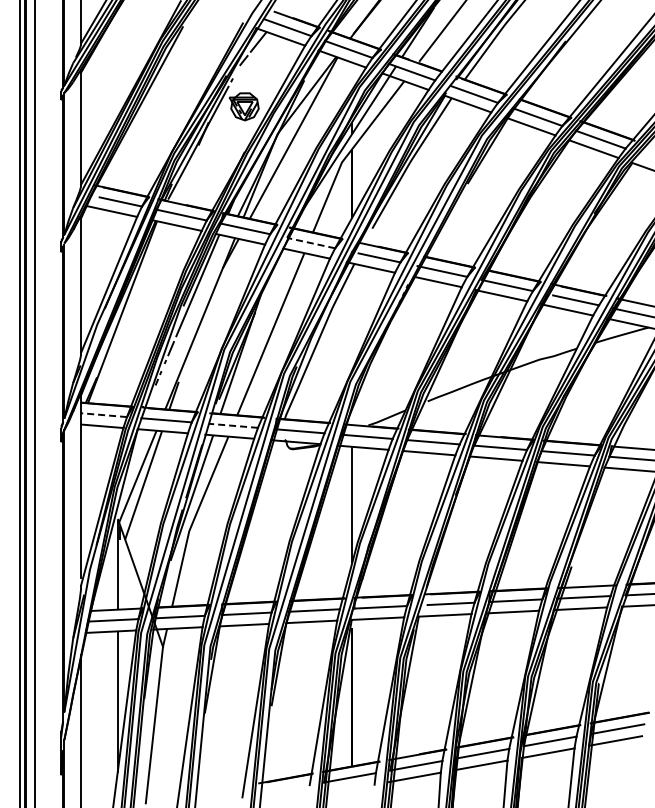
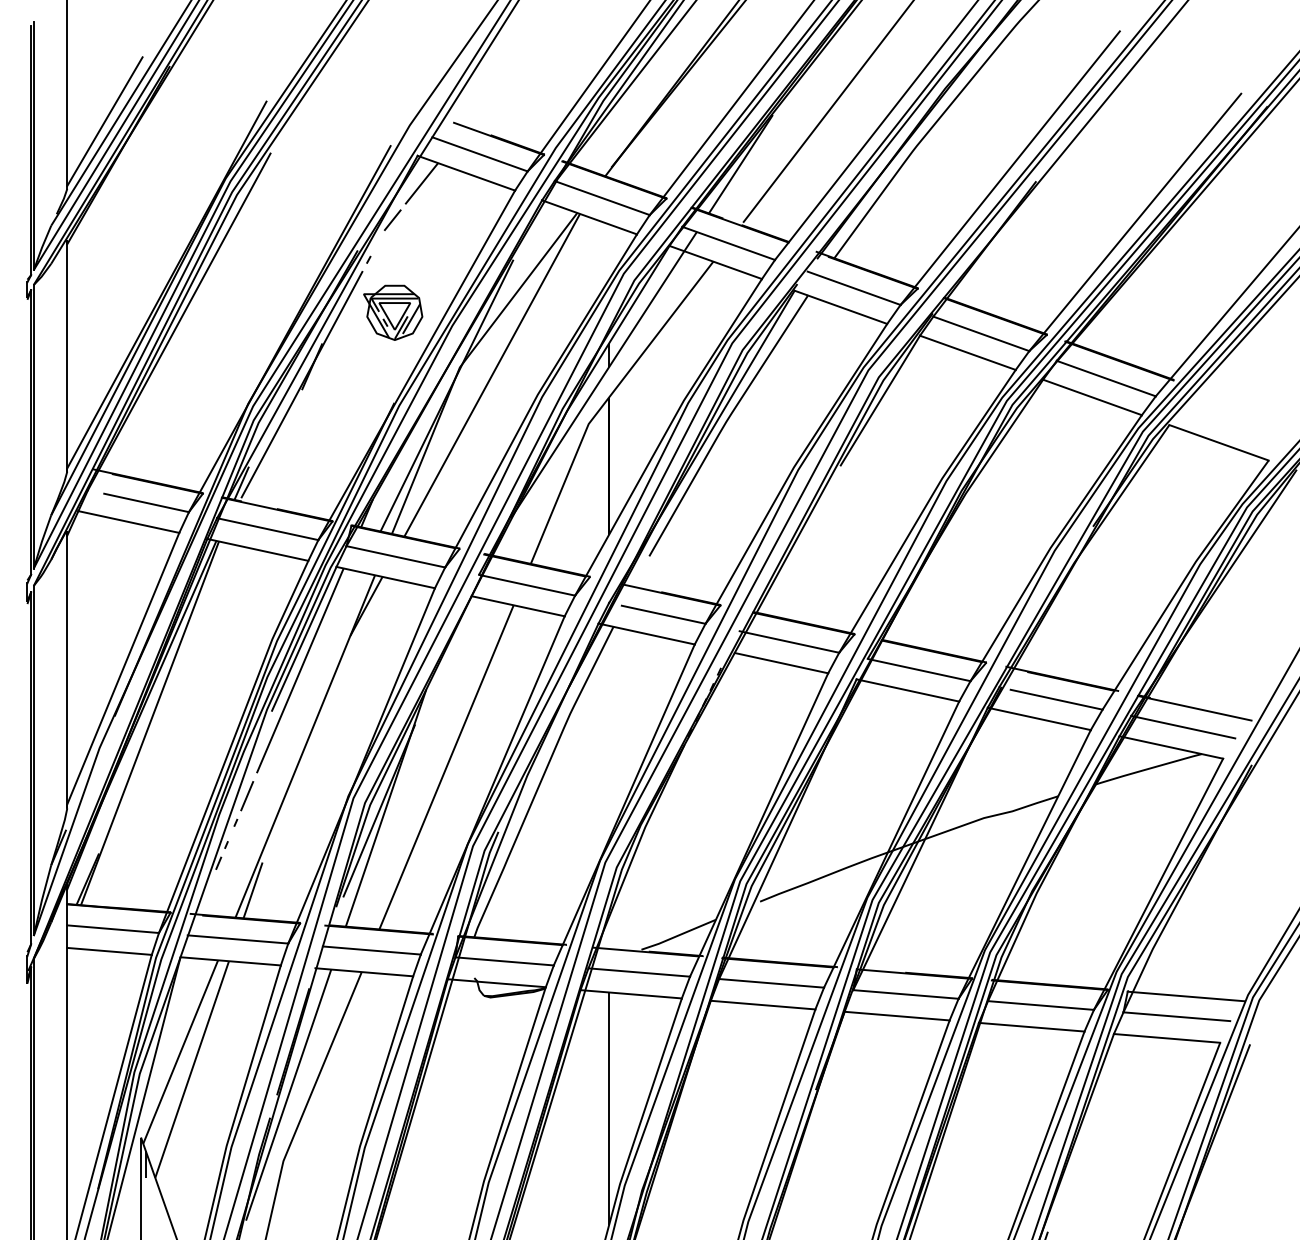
line: (311, 243) -> (527, 585), dashed -> solid
line: (103, 415) -> (111, 929), dashed -> solid
line: (233, 425) -> (371, 949), dashed -> solid

